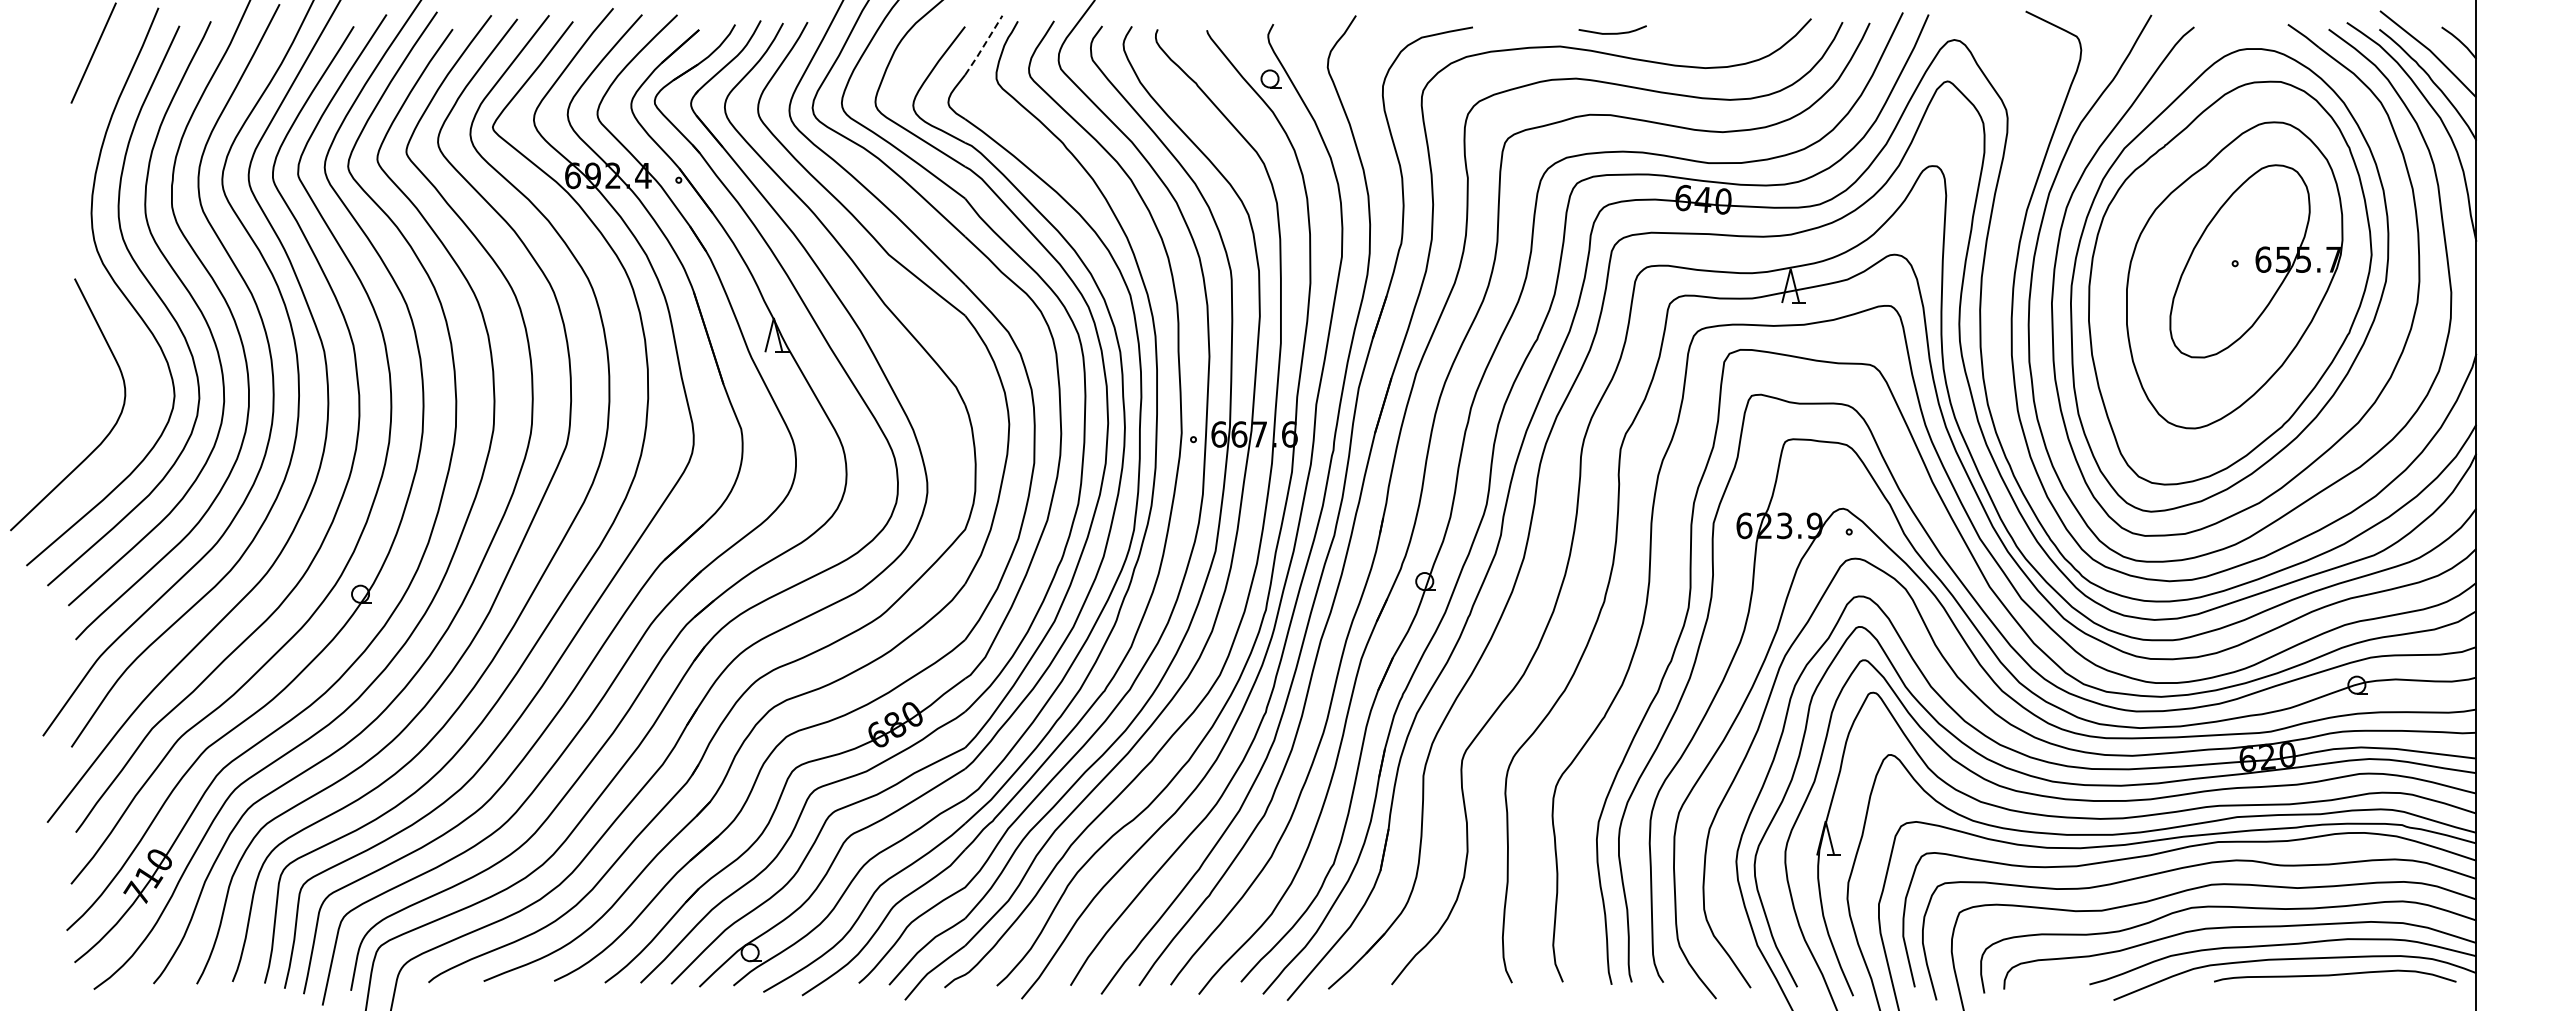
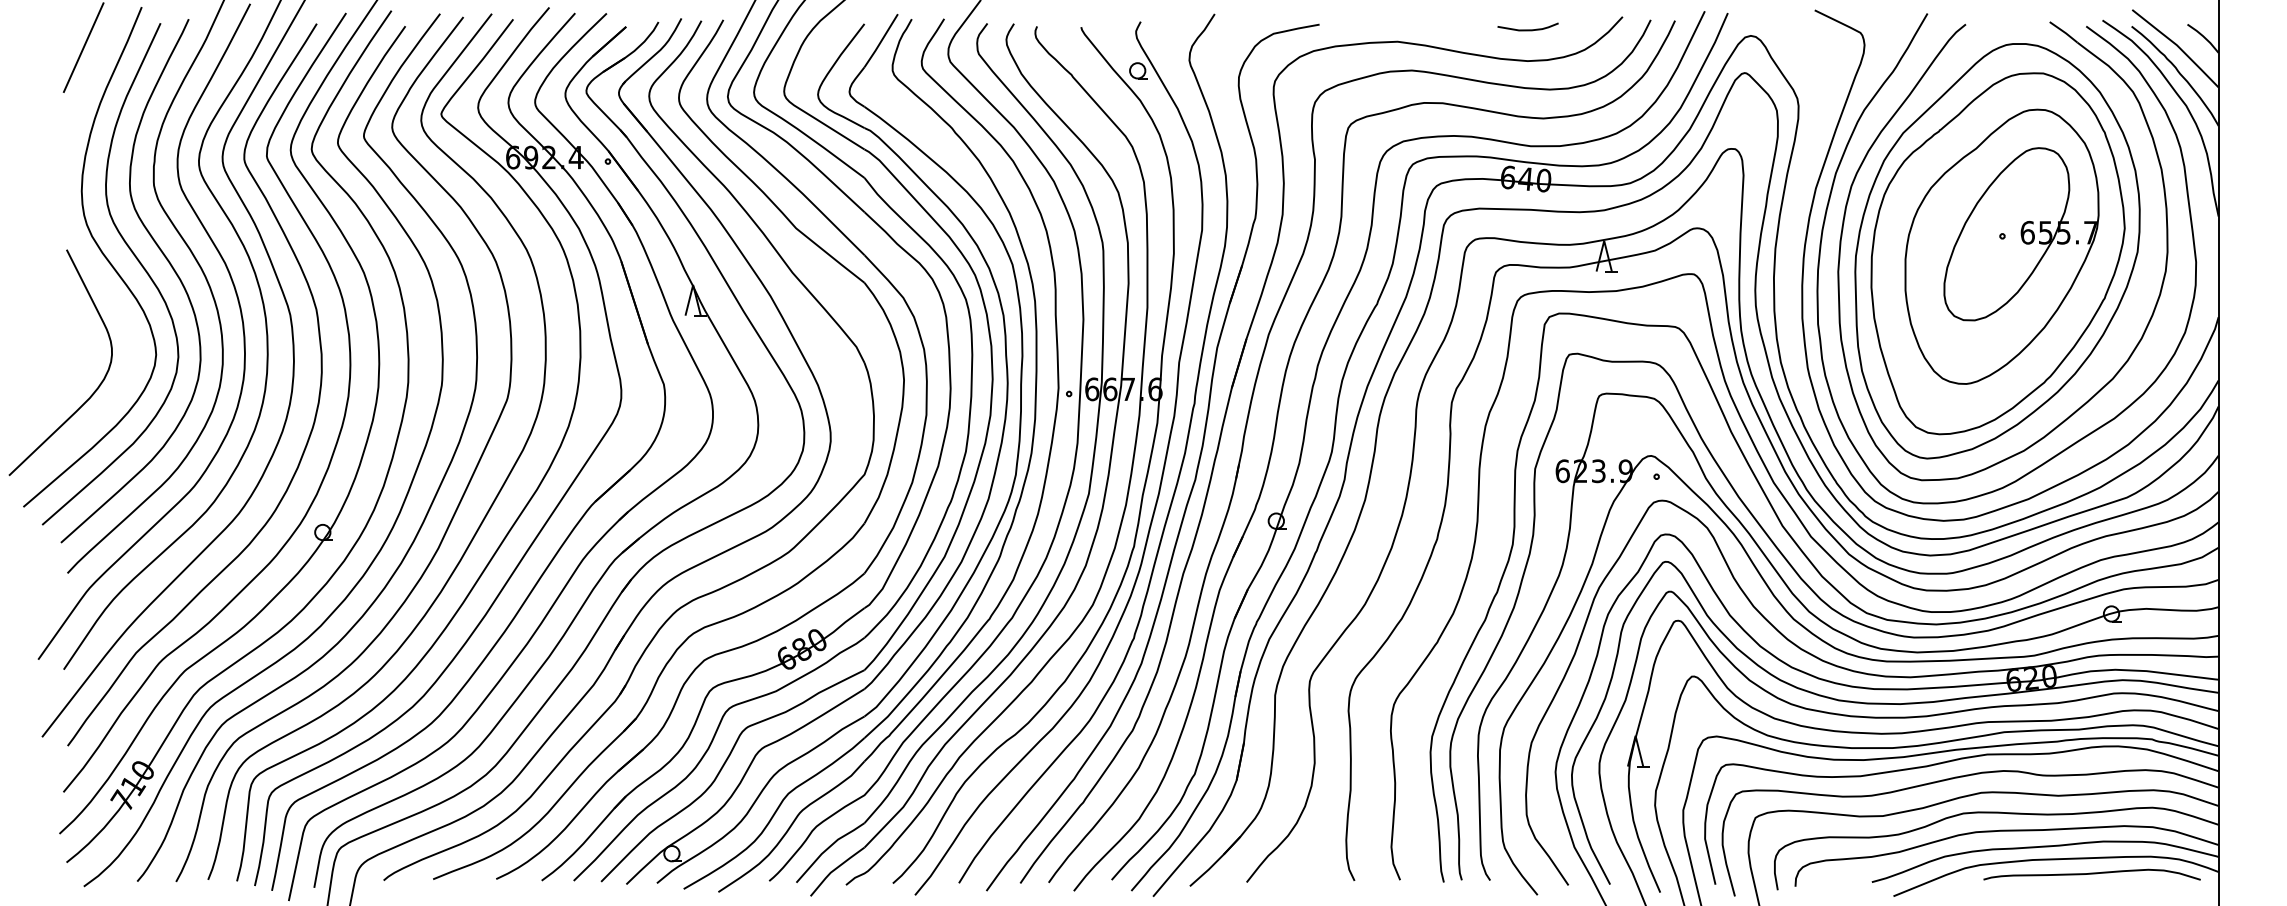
curve: (1612, 32) -> (1527, 29), moved
line: (983, 46) -> (880, 41), dashed -> solid

